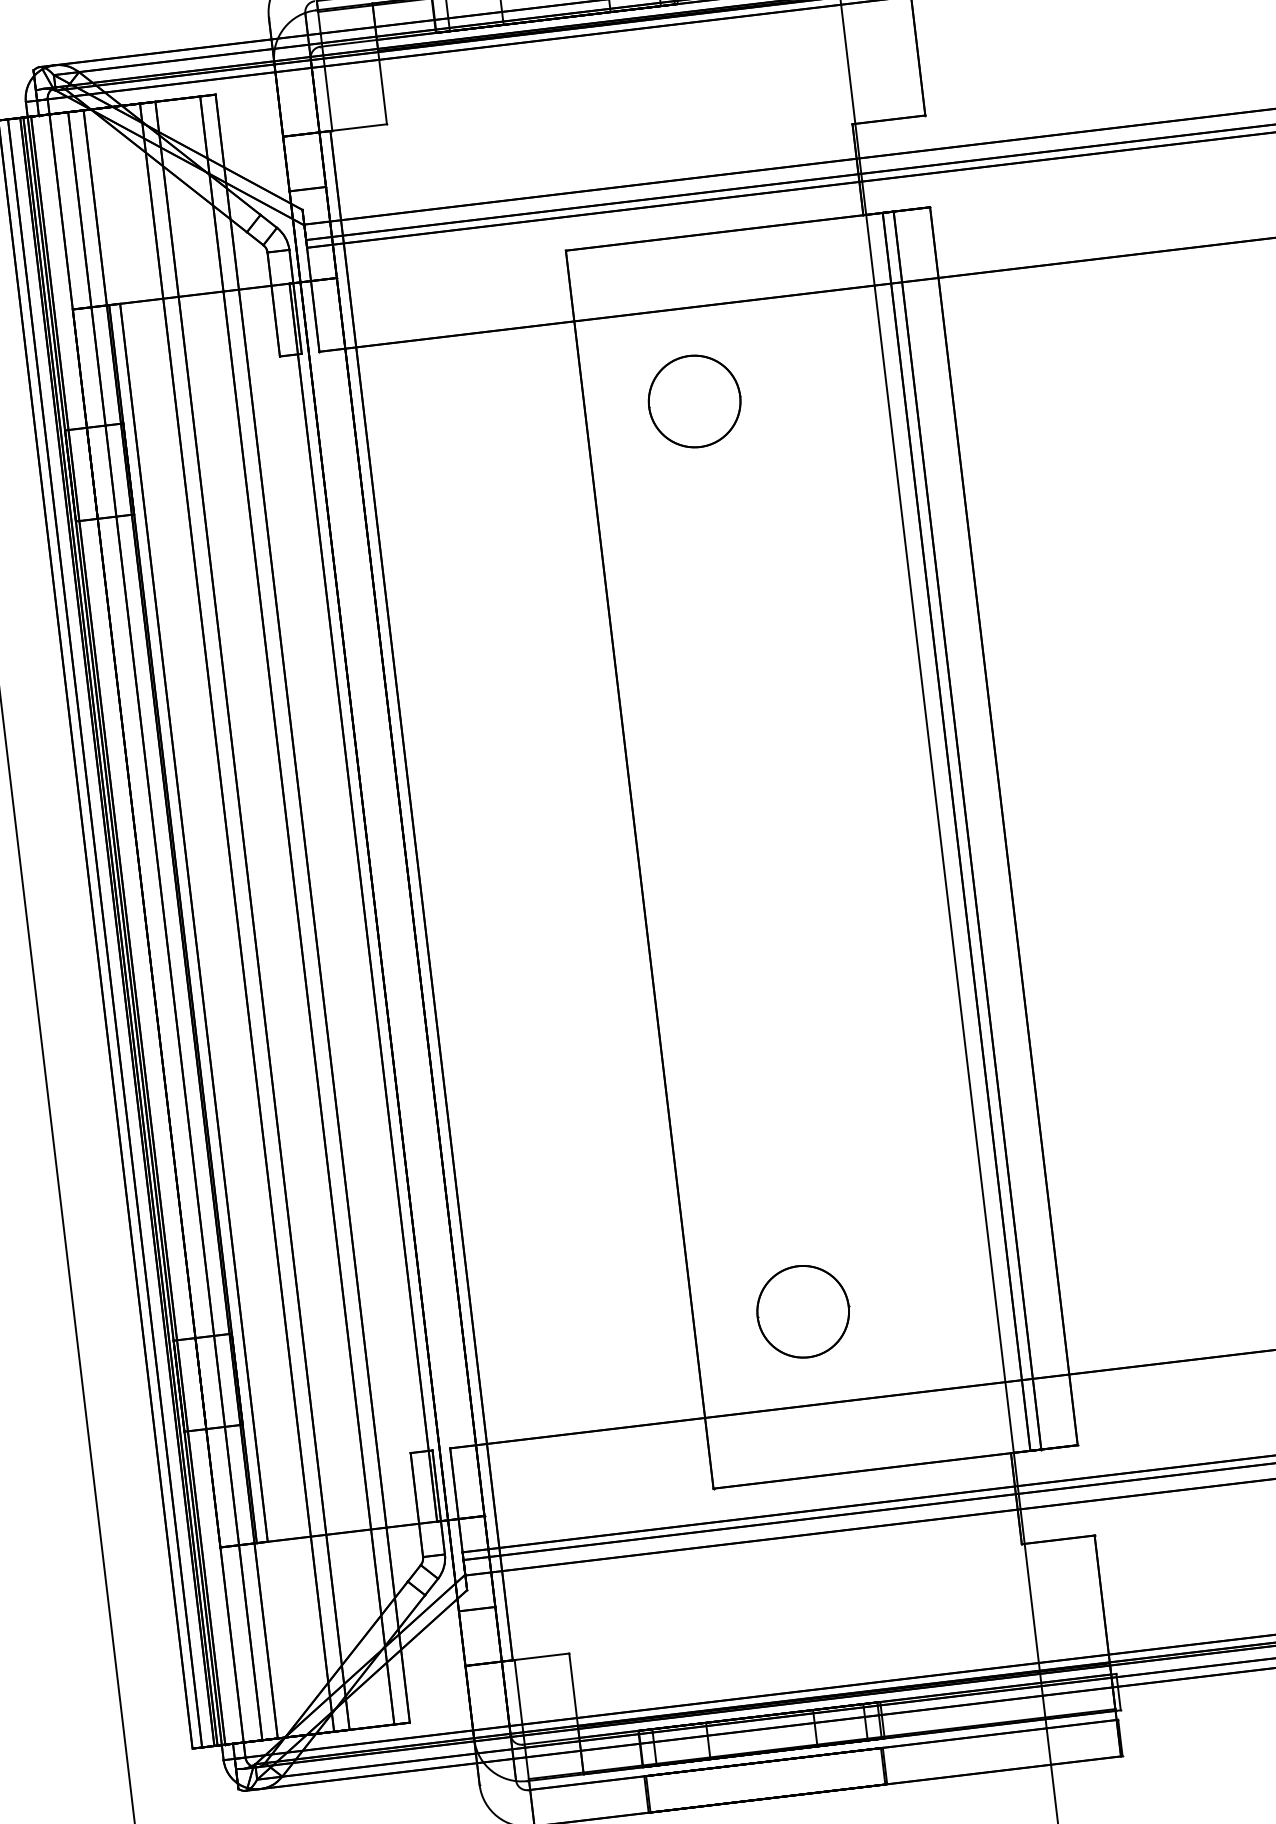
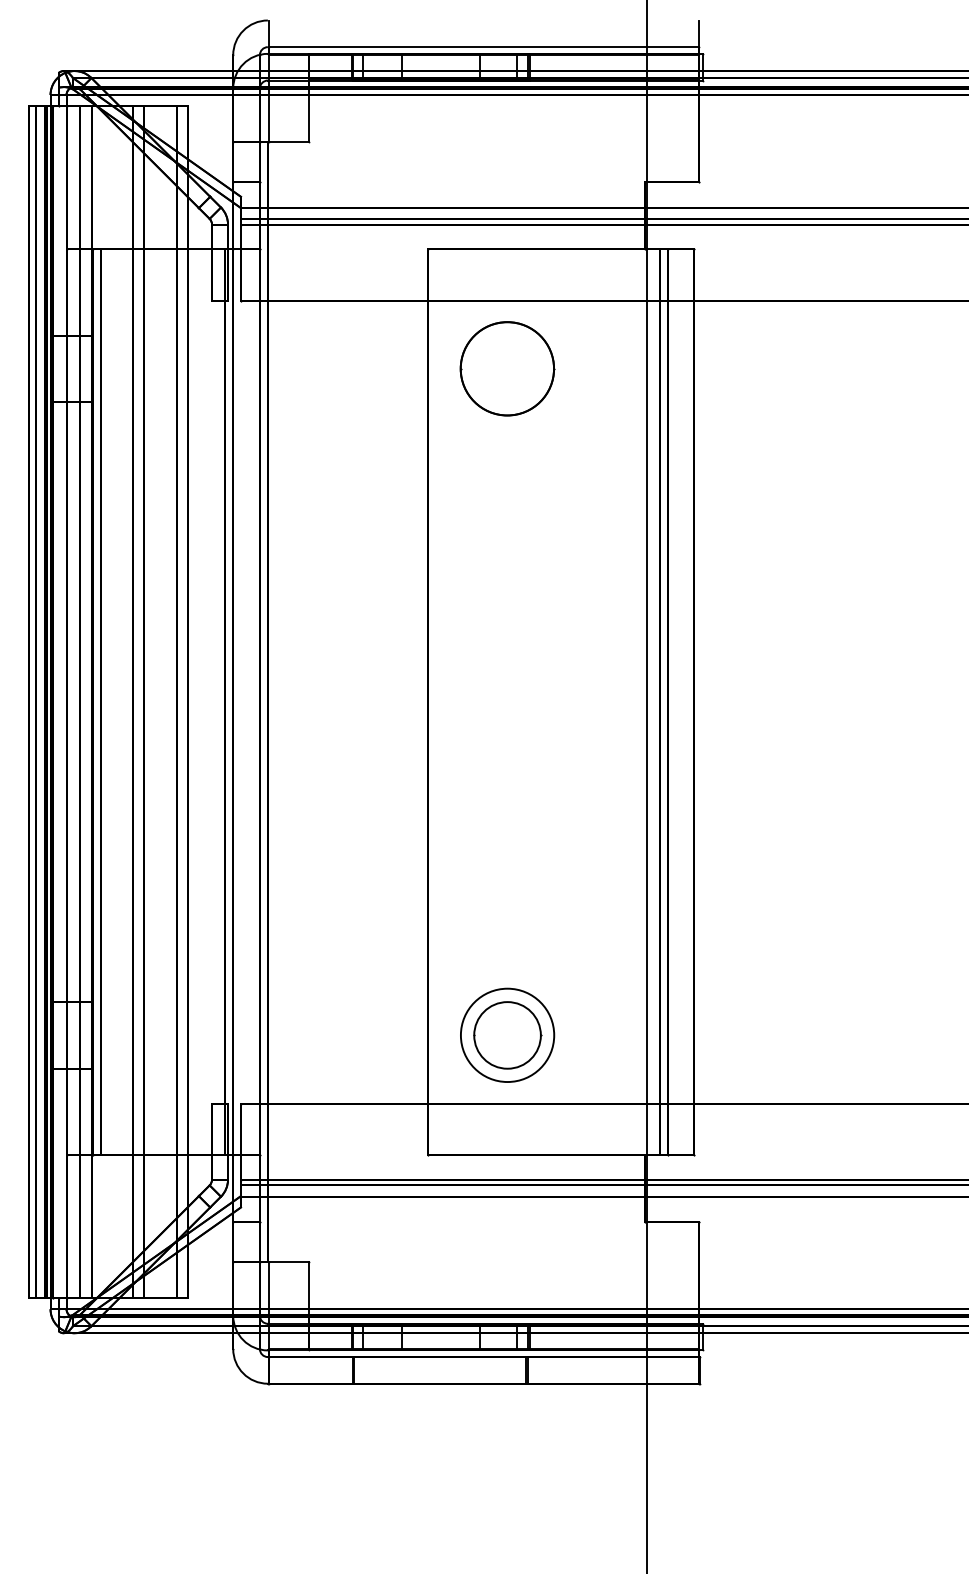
part: (694, 401) -> (507, 368), size x1.4
circle: (803, 1311) -> (507, 1035), size x1.4

